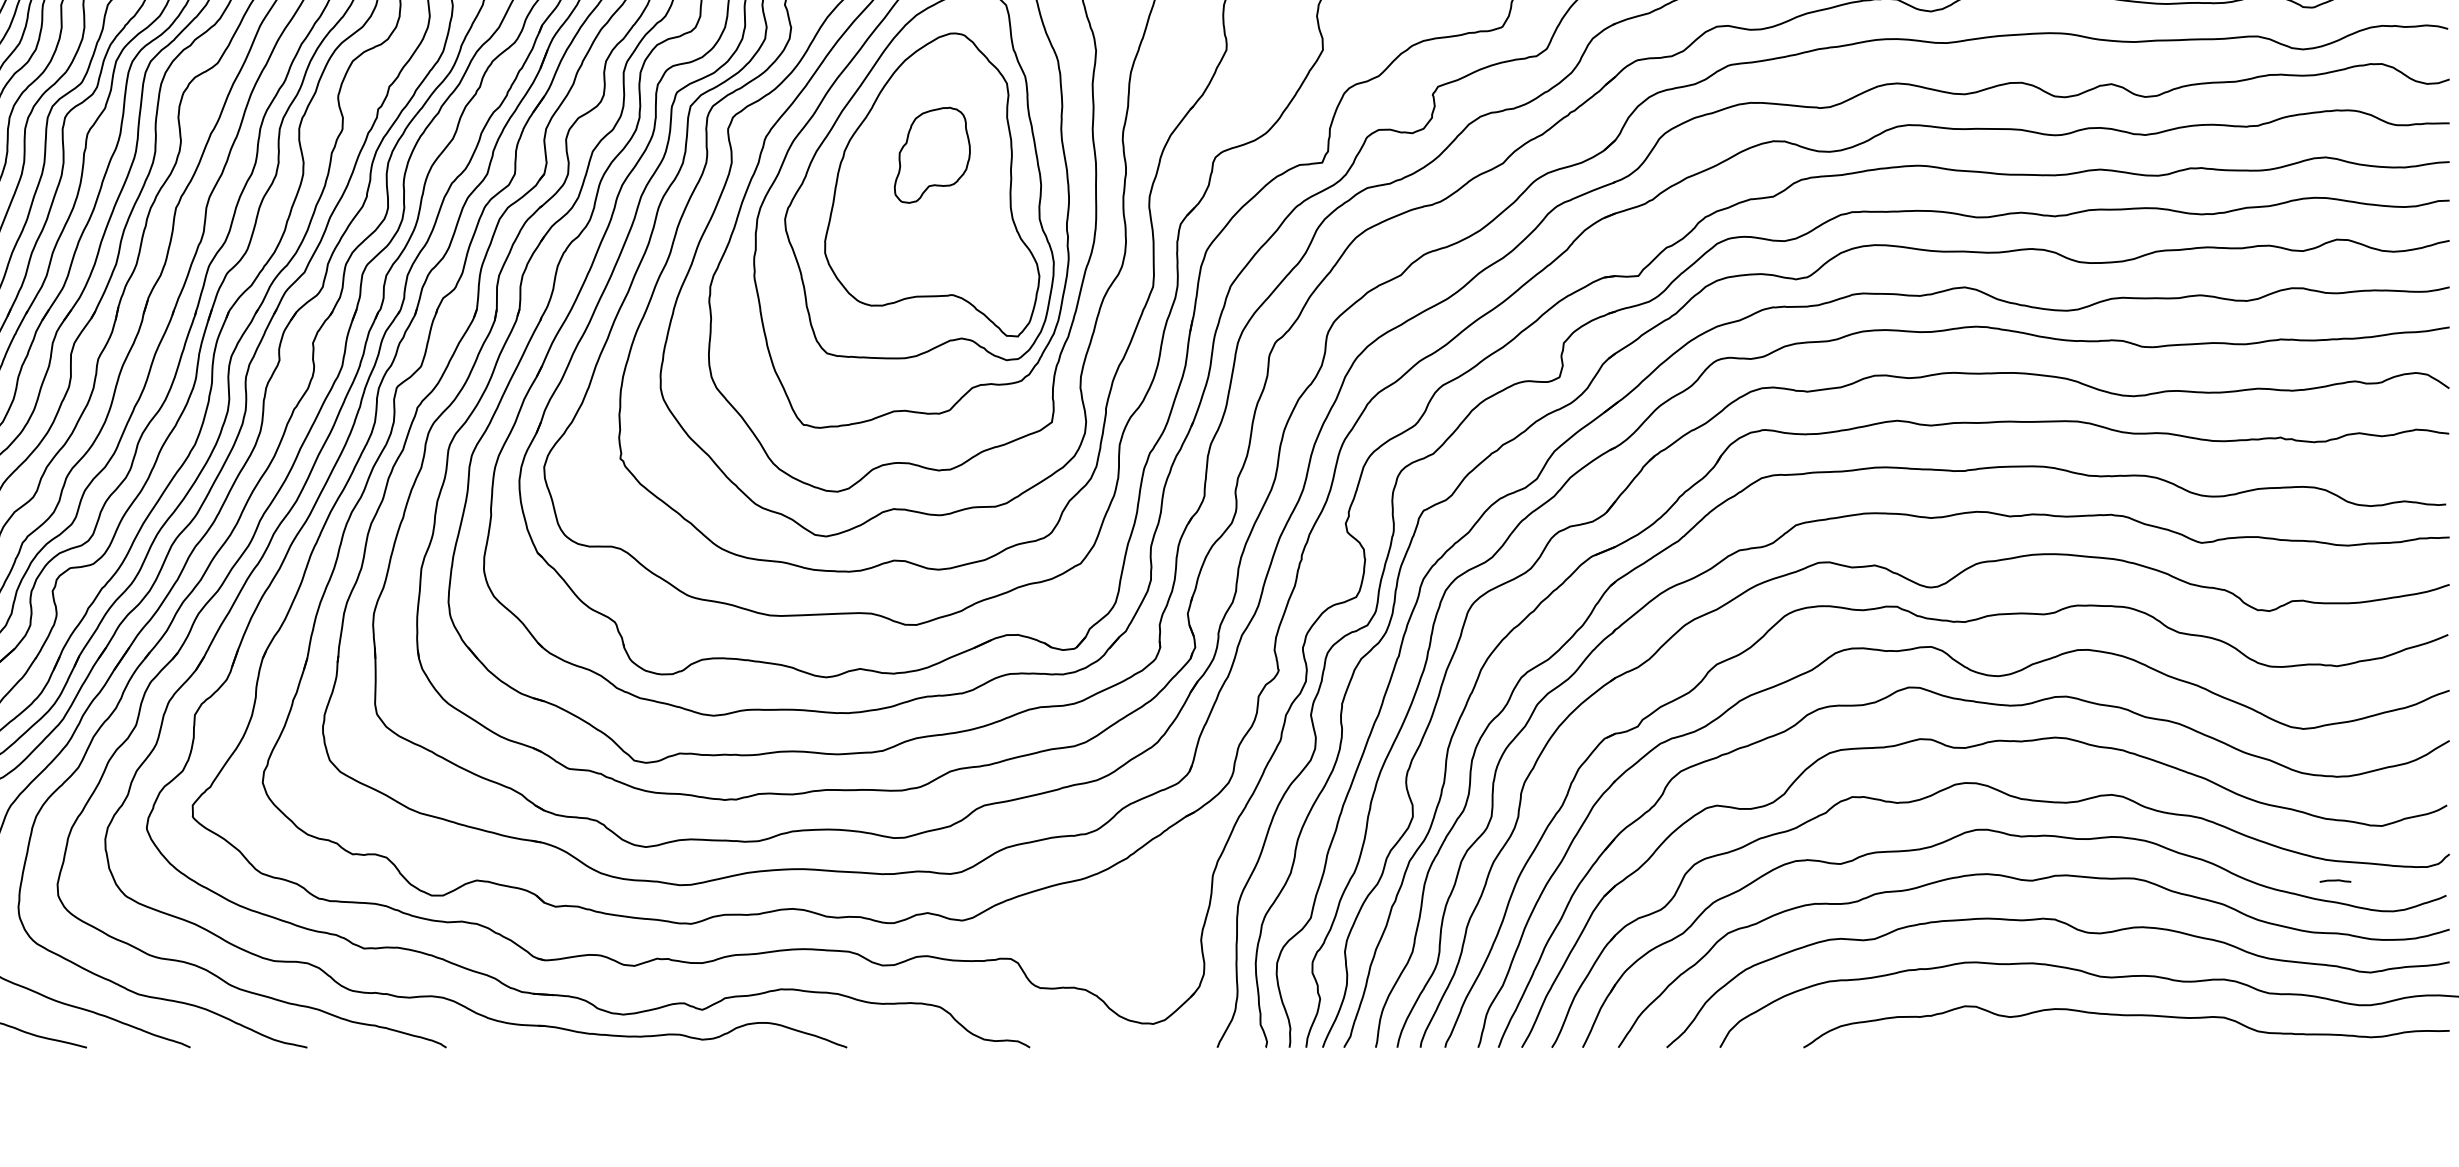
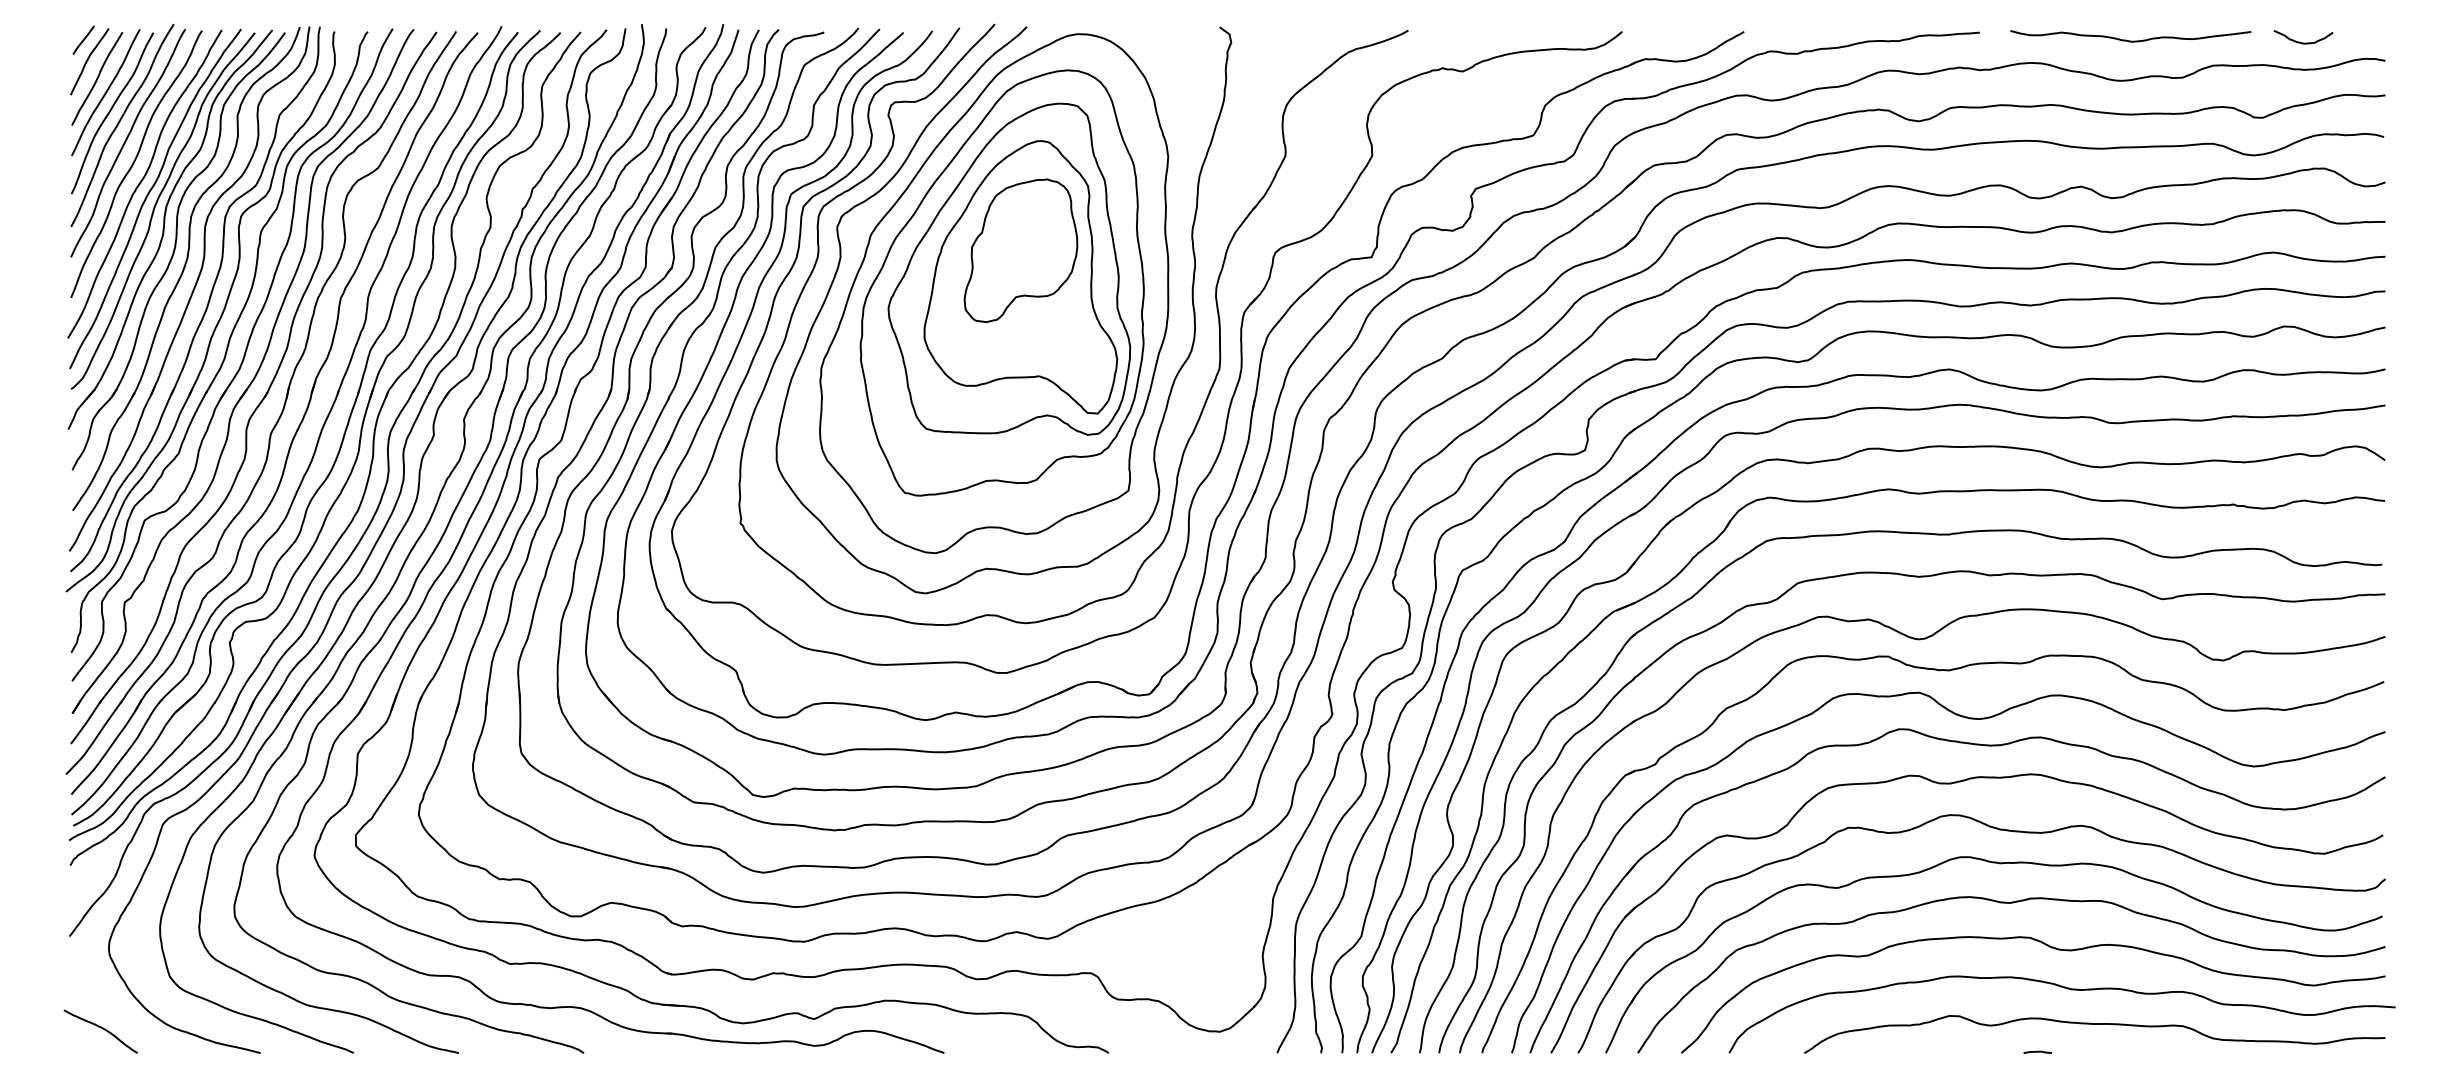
part: (931, 155) -> (1020, 250), size x1.67
line: (2335, 880) -> (2037, 1051), moved

